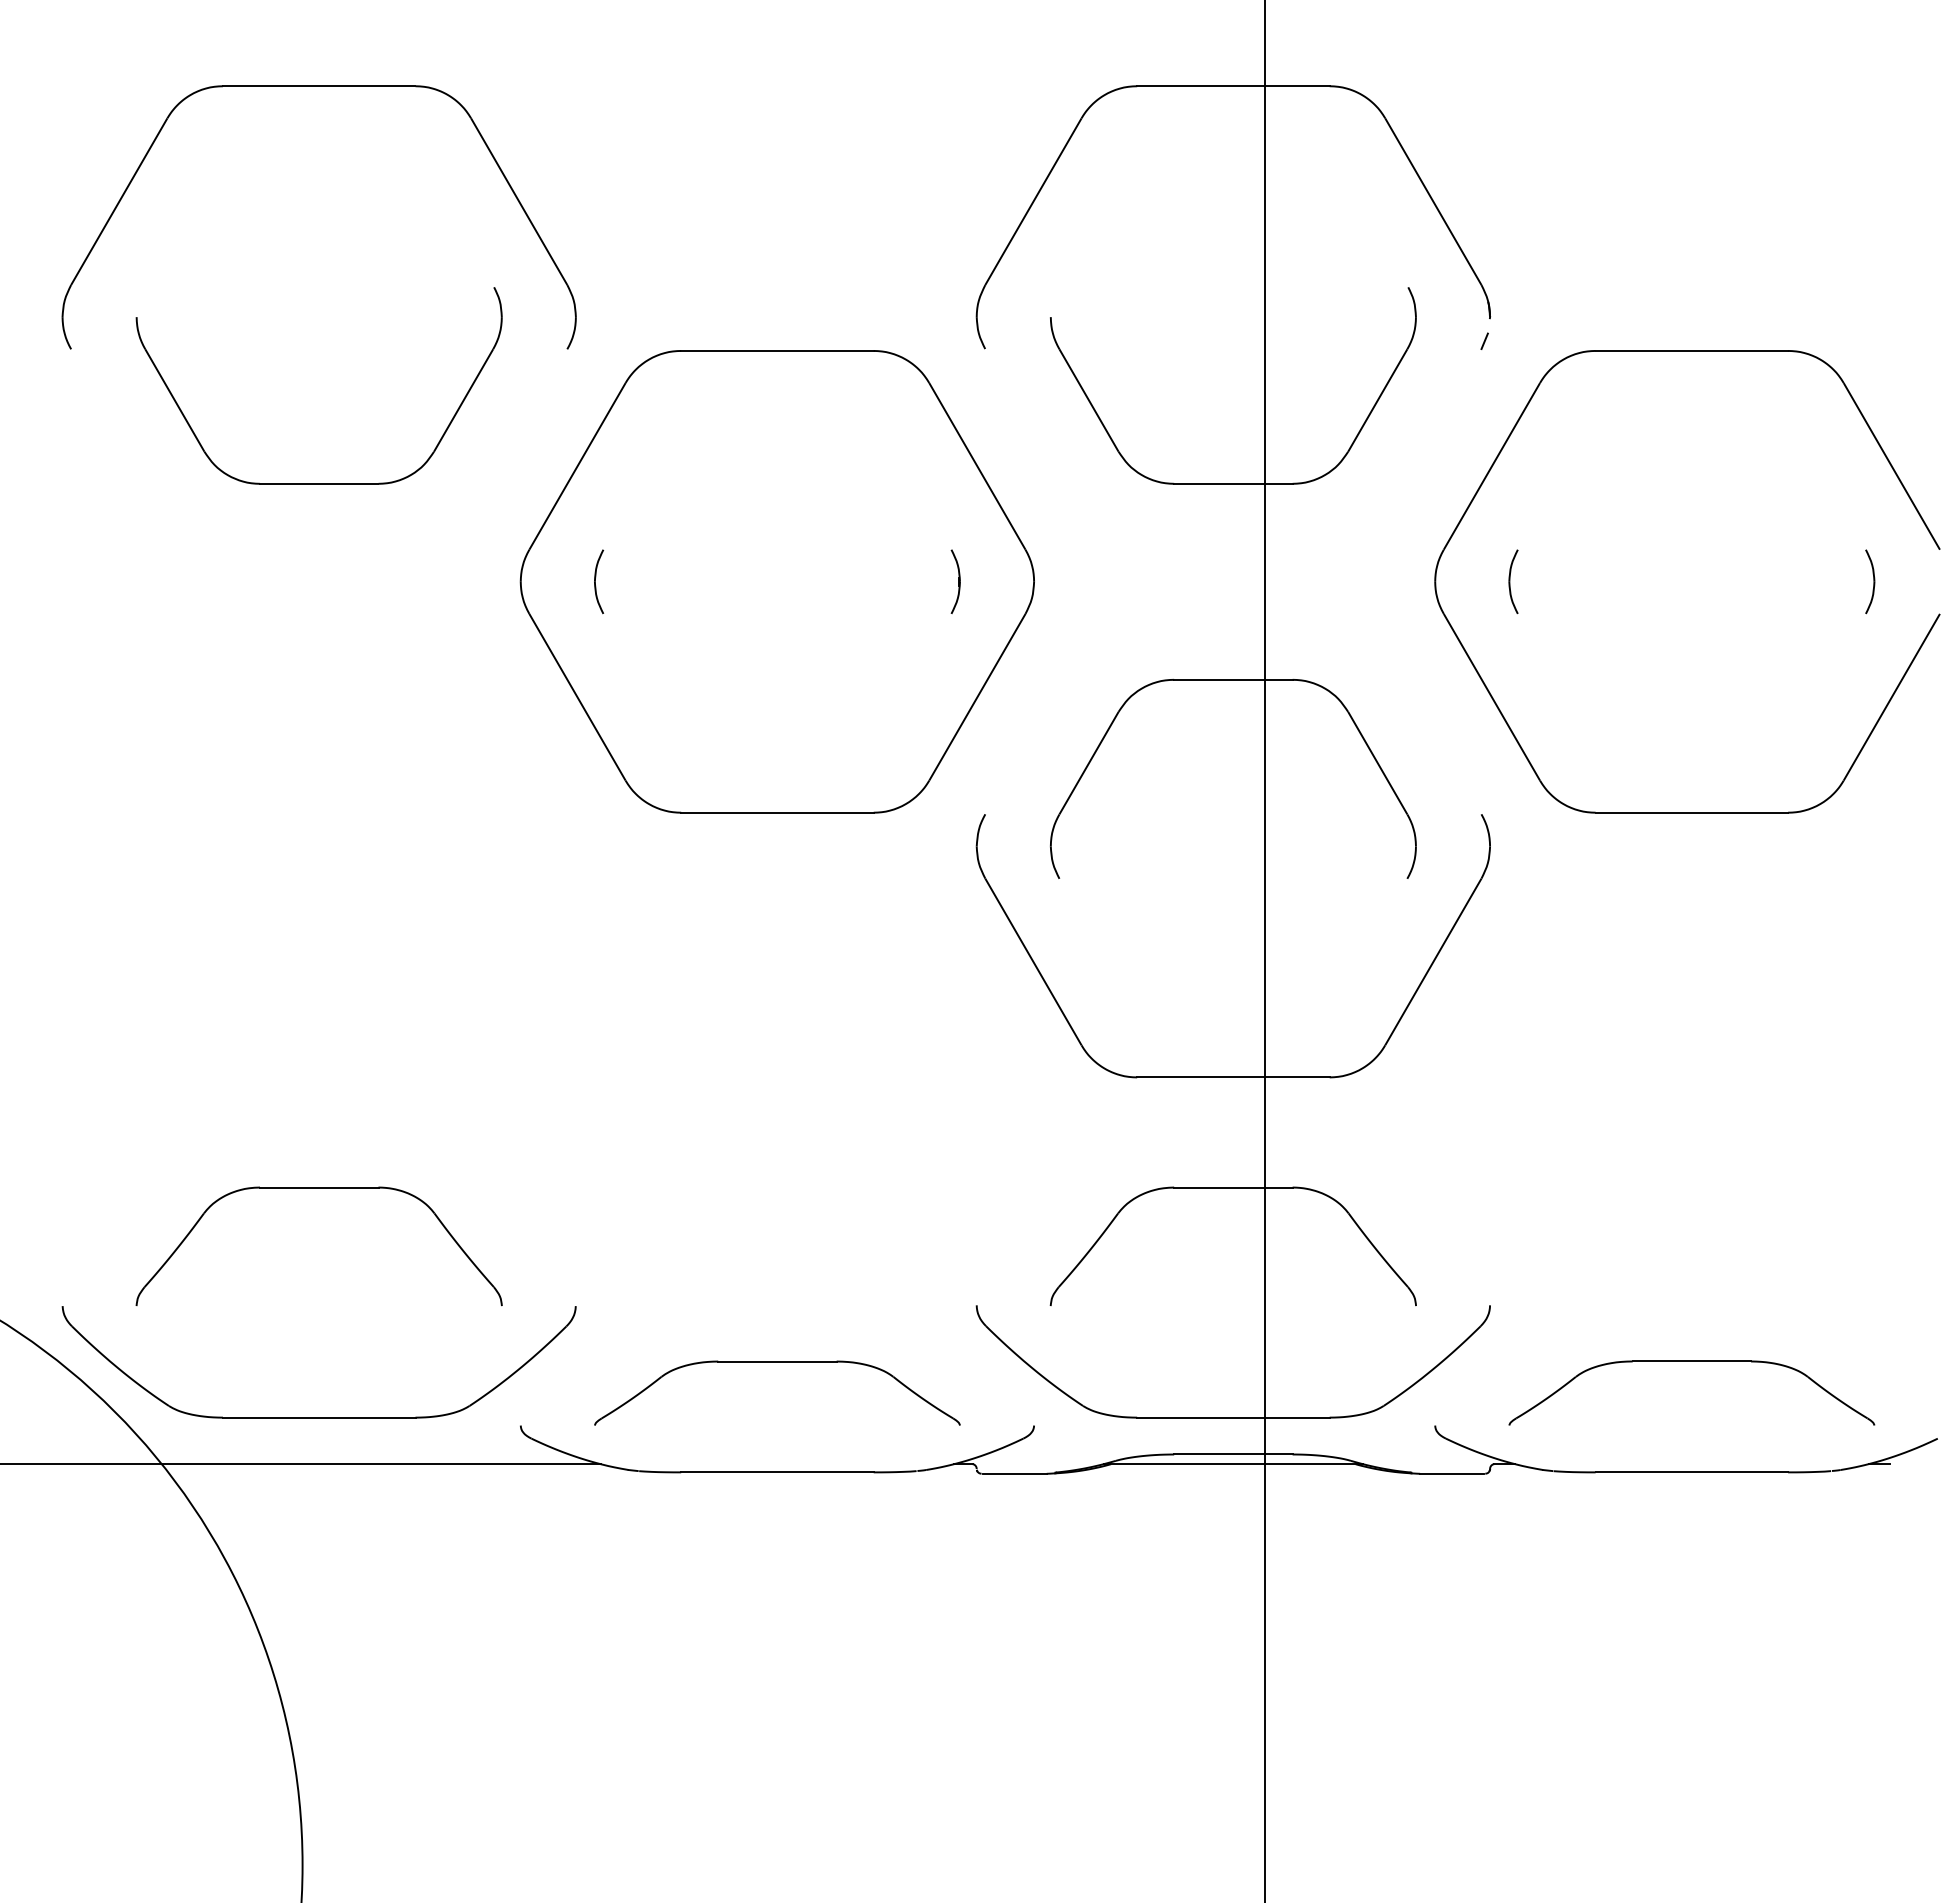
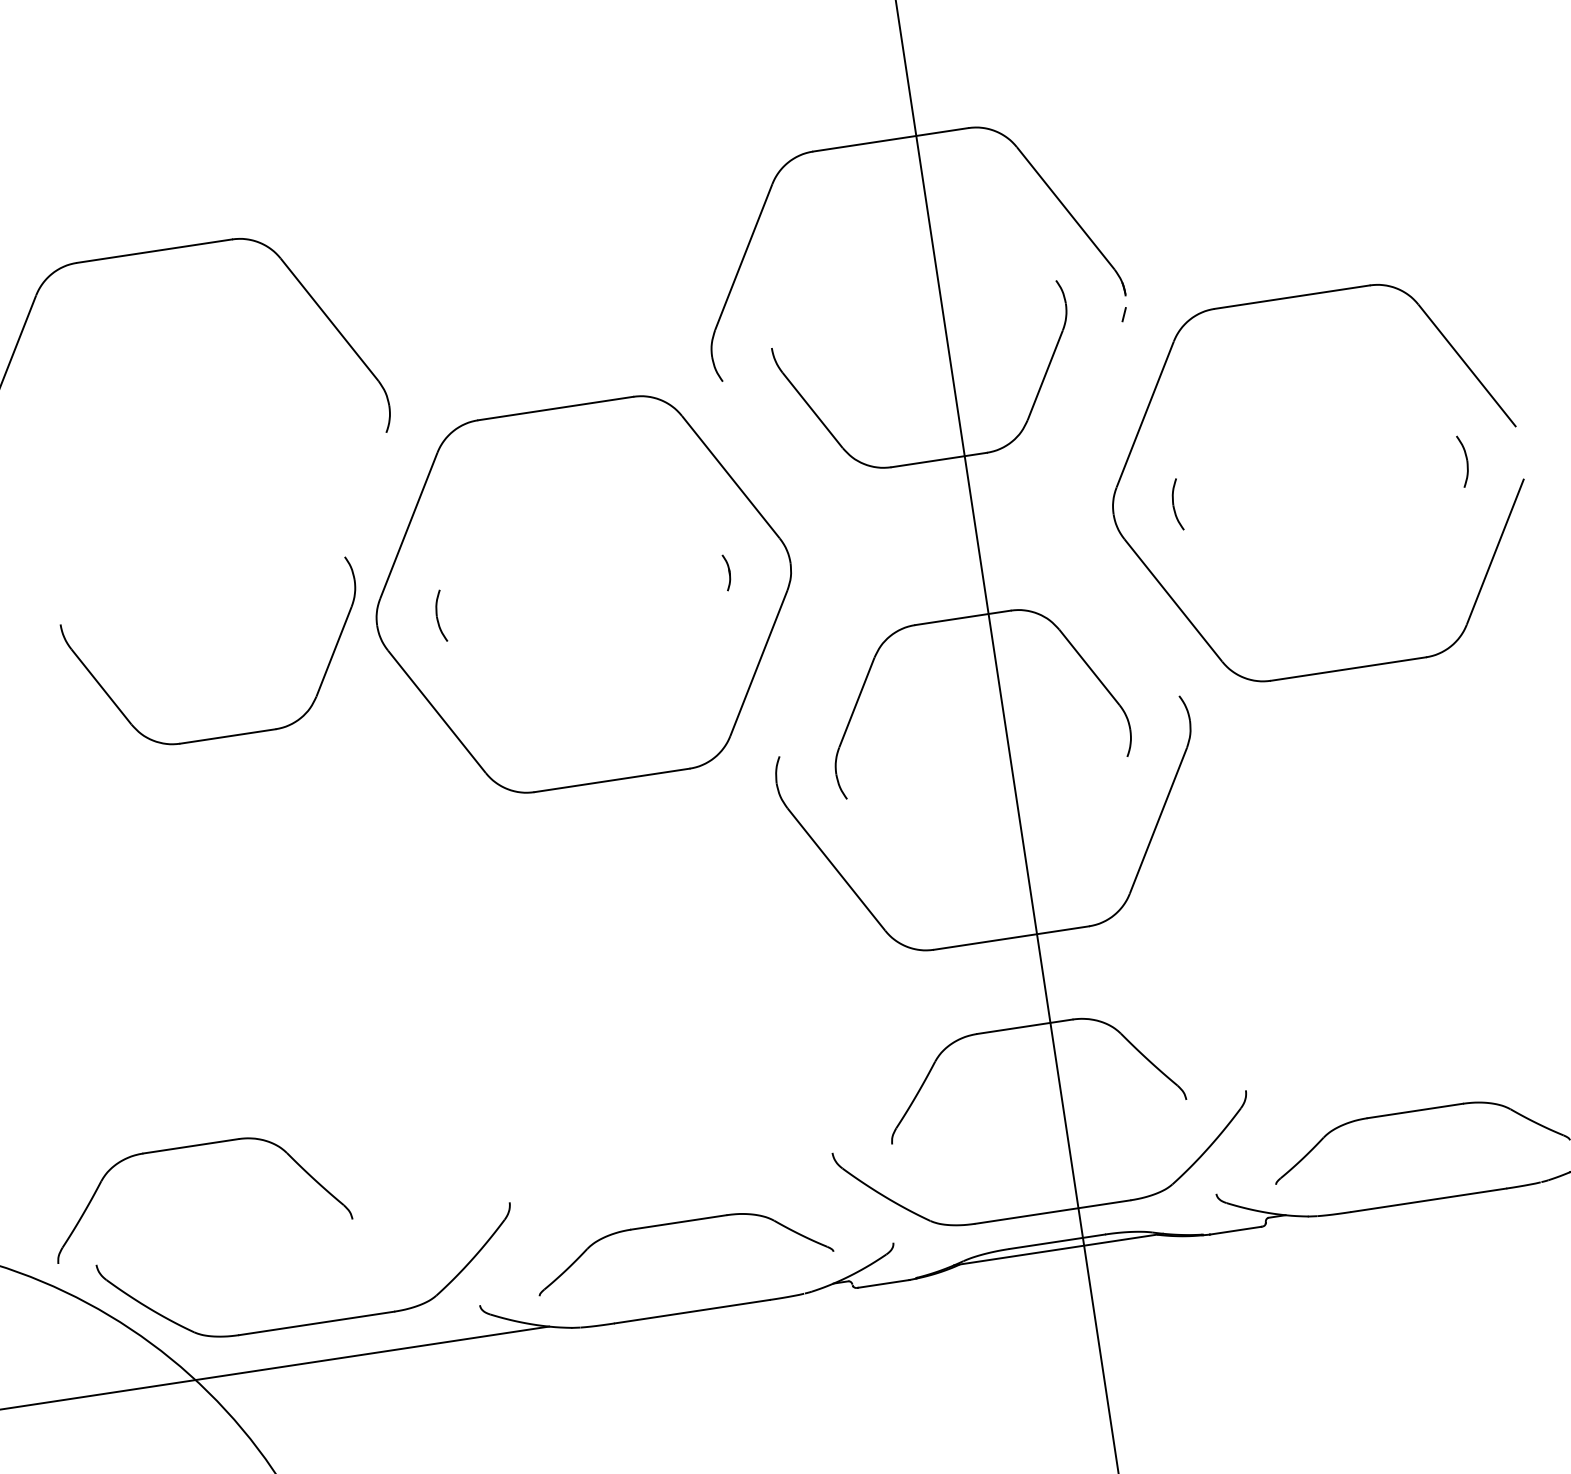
part: (318, 483) -> (227, 736), moved
part: (955, 581) -> (727, 572), size x0.7
part: (318, 1188) -> (190, 1147), moved

